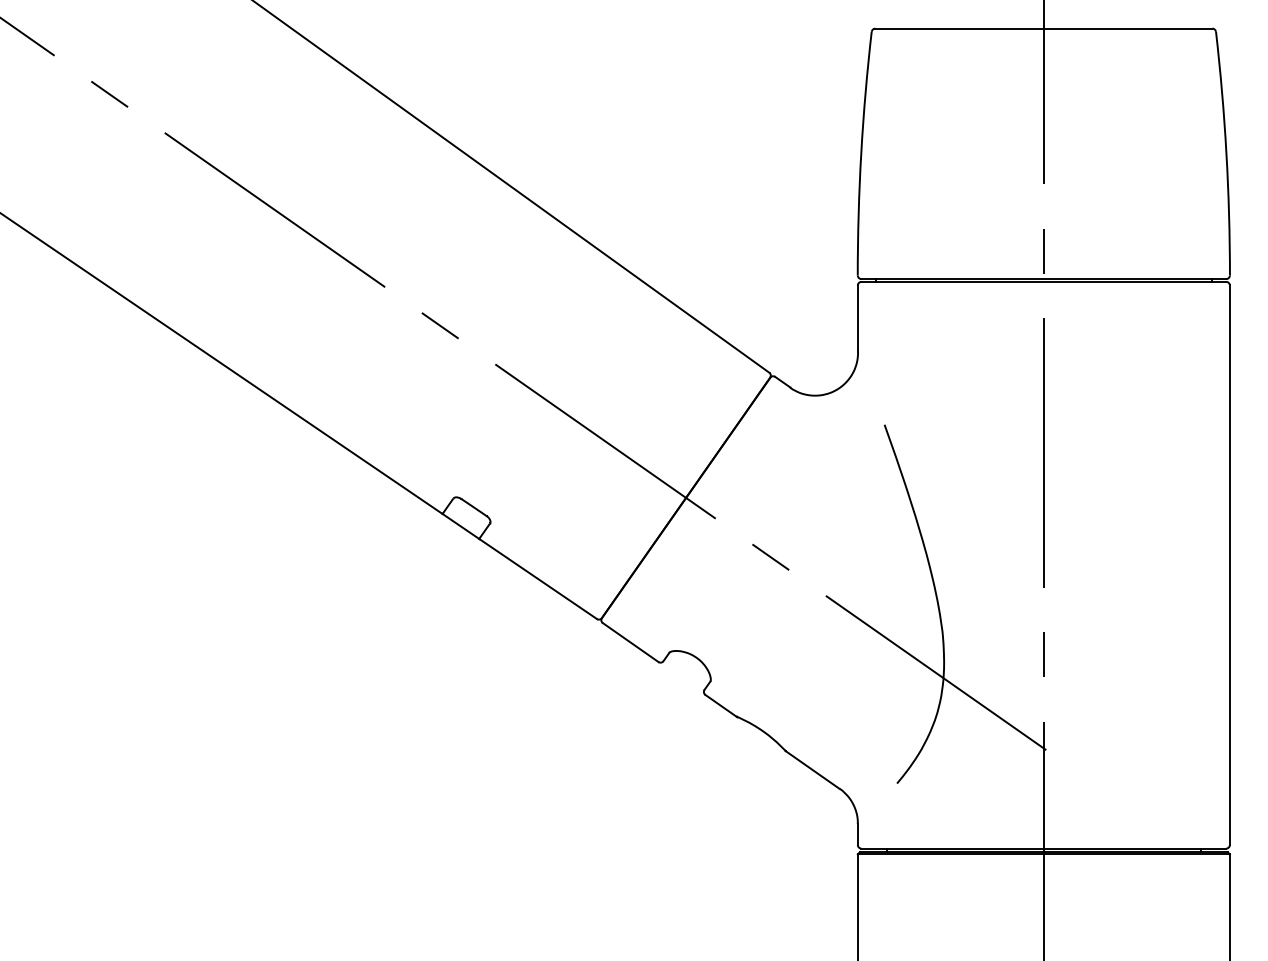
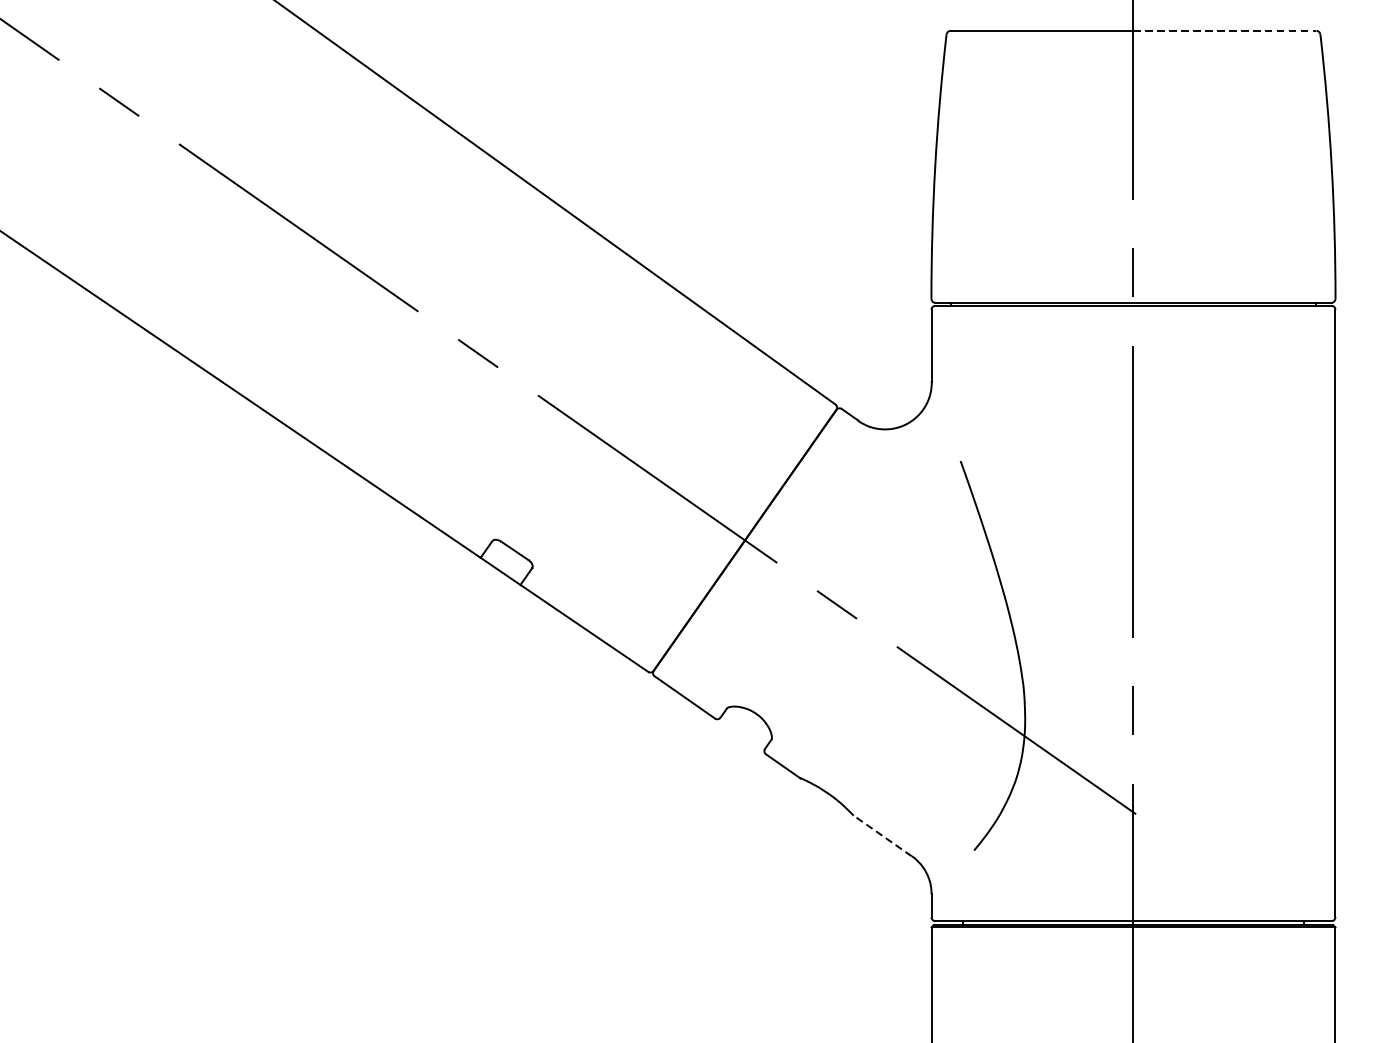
line: (1128, 28) -> (1225, 30), solid -> dashed
line: (812, 769) -> (882, 835), solid -> dashed

